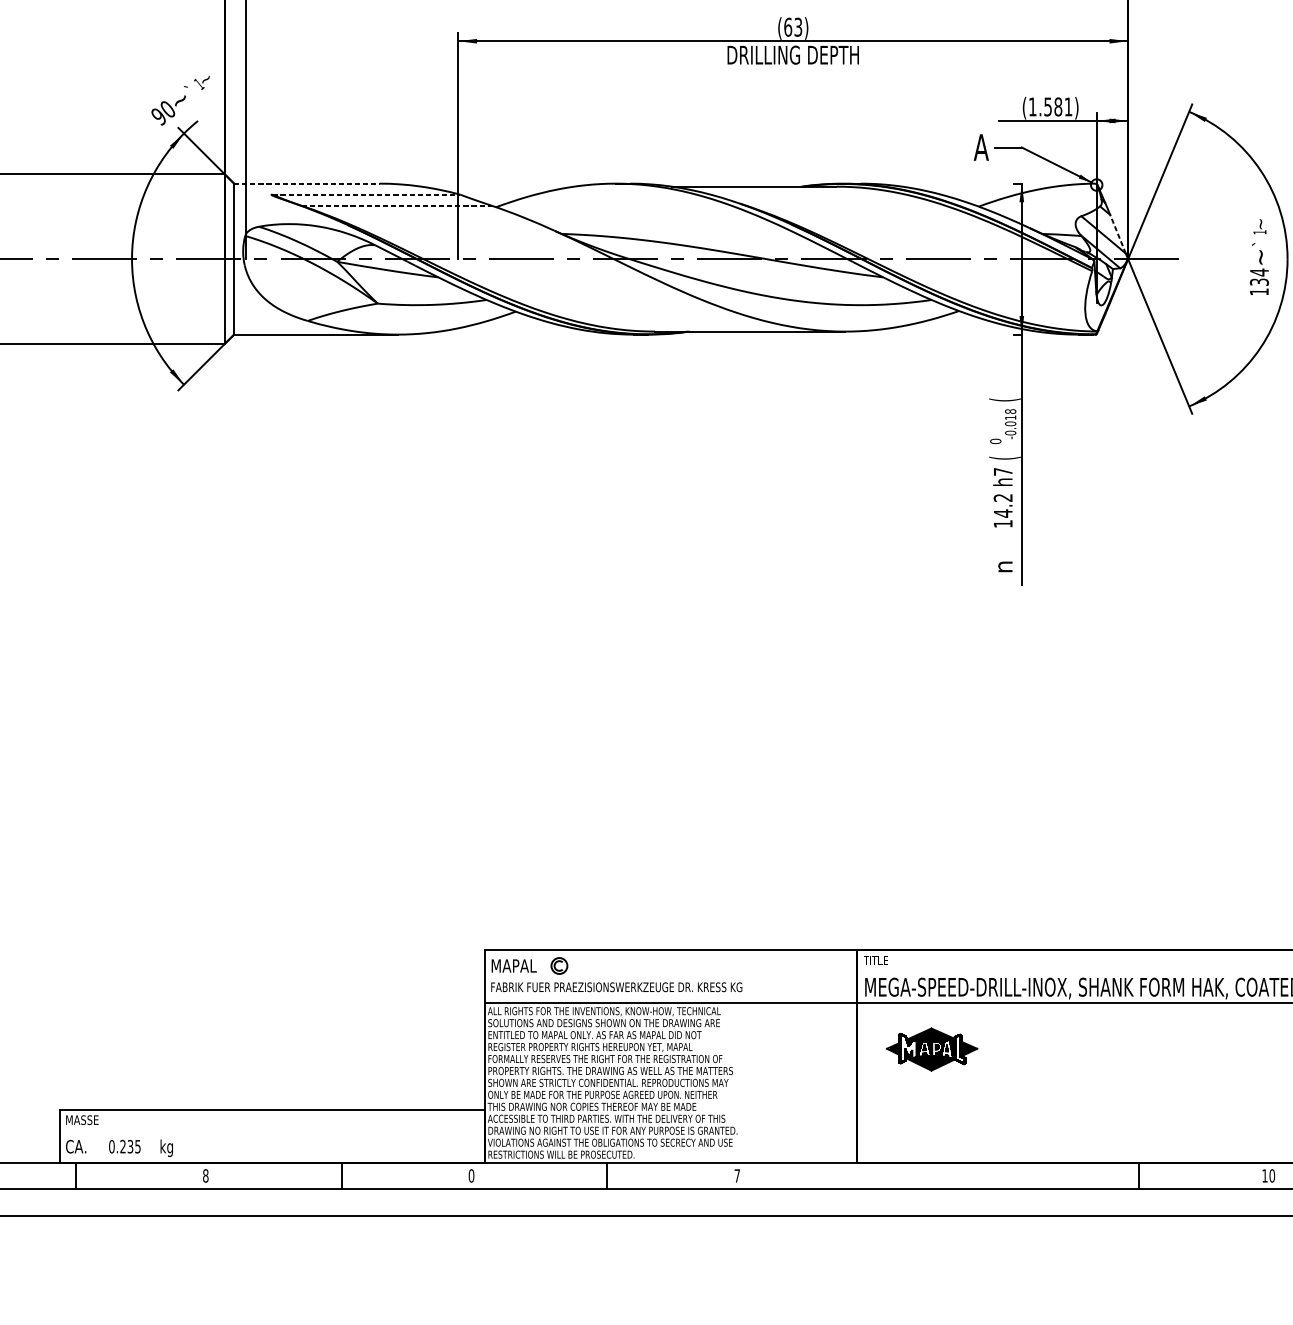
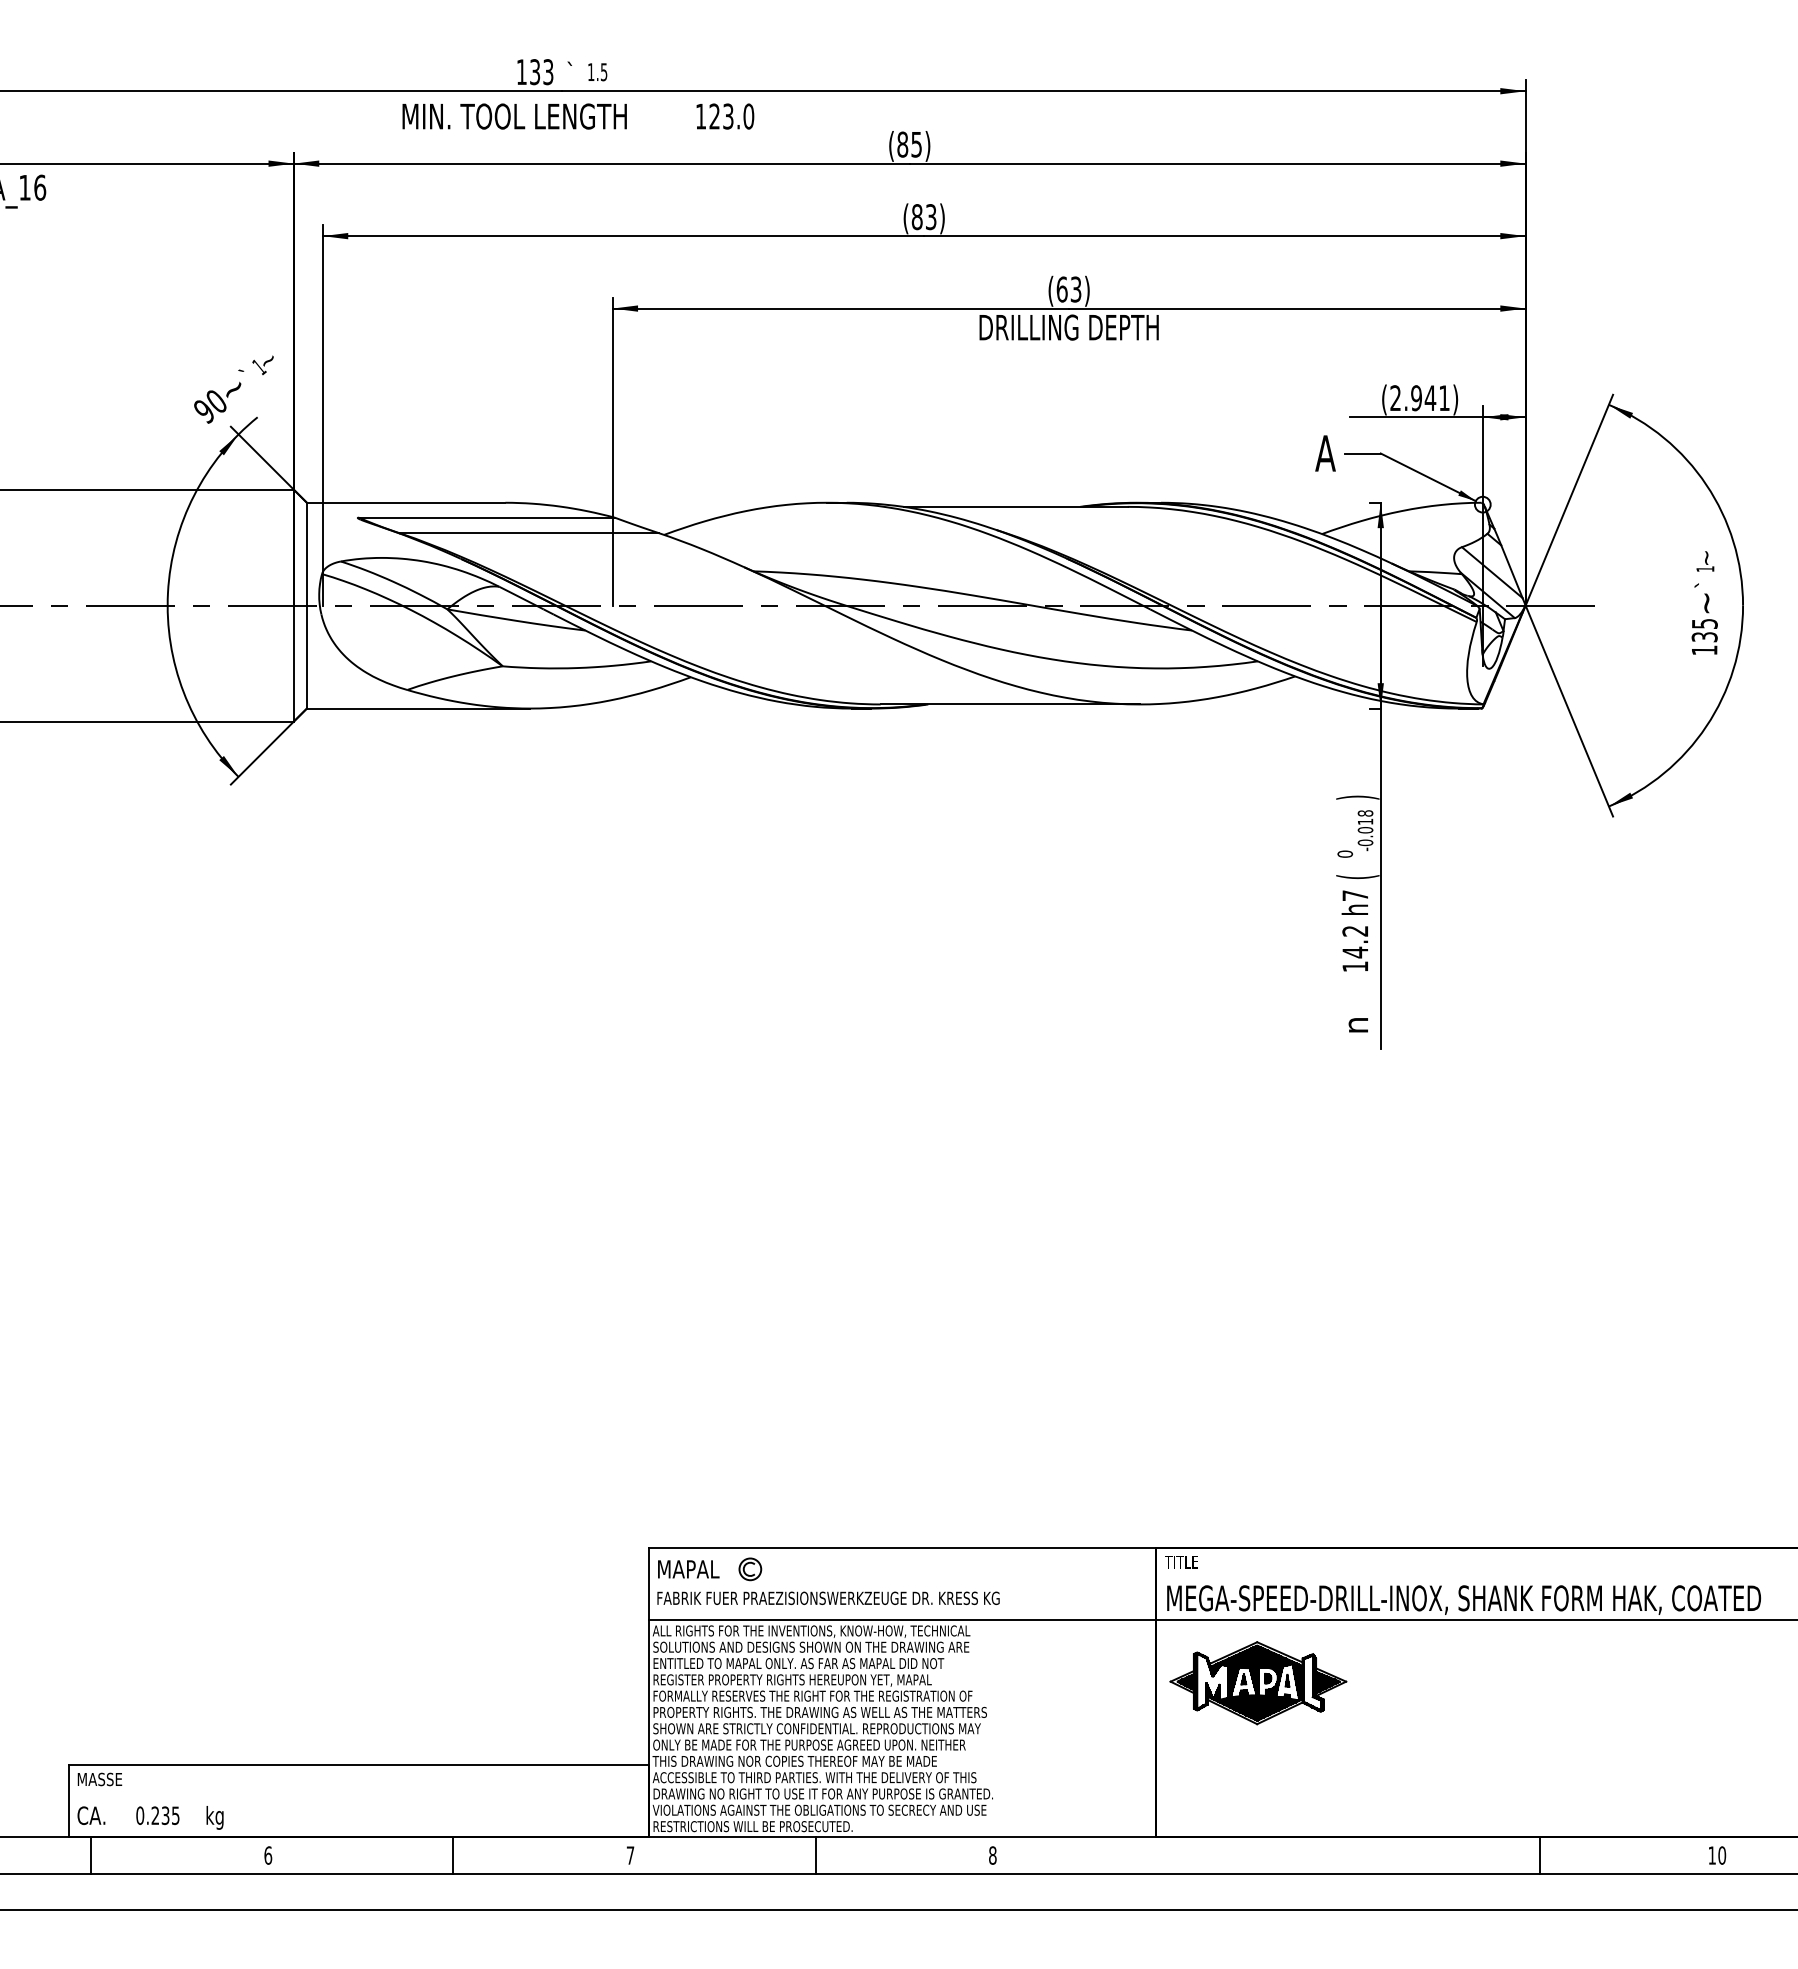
text: (1045, 107) -> (1413, 398), (1.581) -> (2.941)
line: (307, 183) -> (406, 502), dashed -> solid
line: (365, 194) -> (486, 517), dashed -> solid
line: (397, 206) -> (529, 533), dashed -> solid
line: (1117, 234) -> (1511, 571), dashed -> solid
text: (1259, 272) -> (1704, 623), 134 -> 135
text: (1004, 399) -> (1357, 797), ( -> )
part: (932, 1049) -> (1258, 1683), size x1.43
text: (205, 1175) -> (268, 1855), 8 -> 6
text: (471, 1175) -> (630, 1855), 0 -> 7
text: (737, 1175) -> (992, 1855), 7 -> 8

